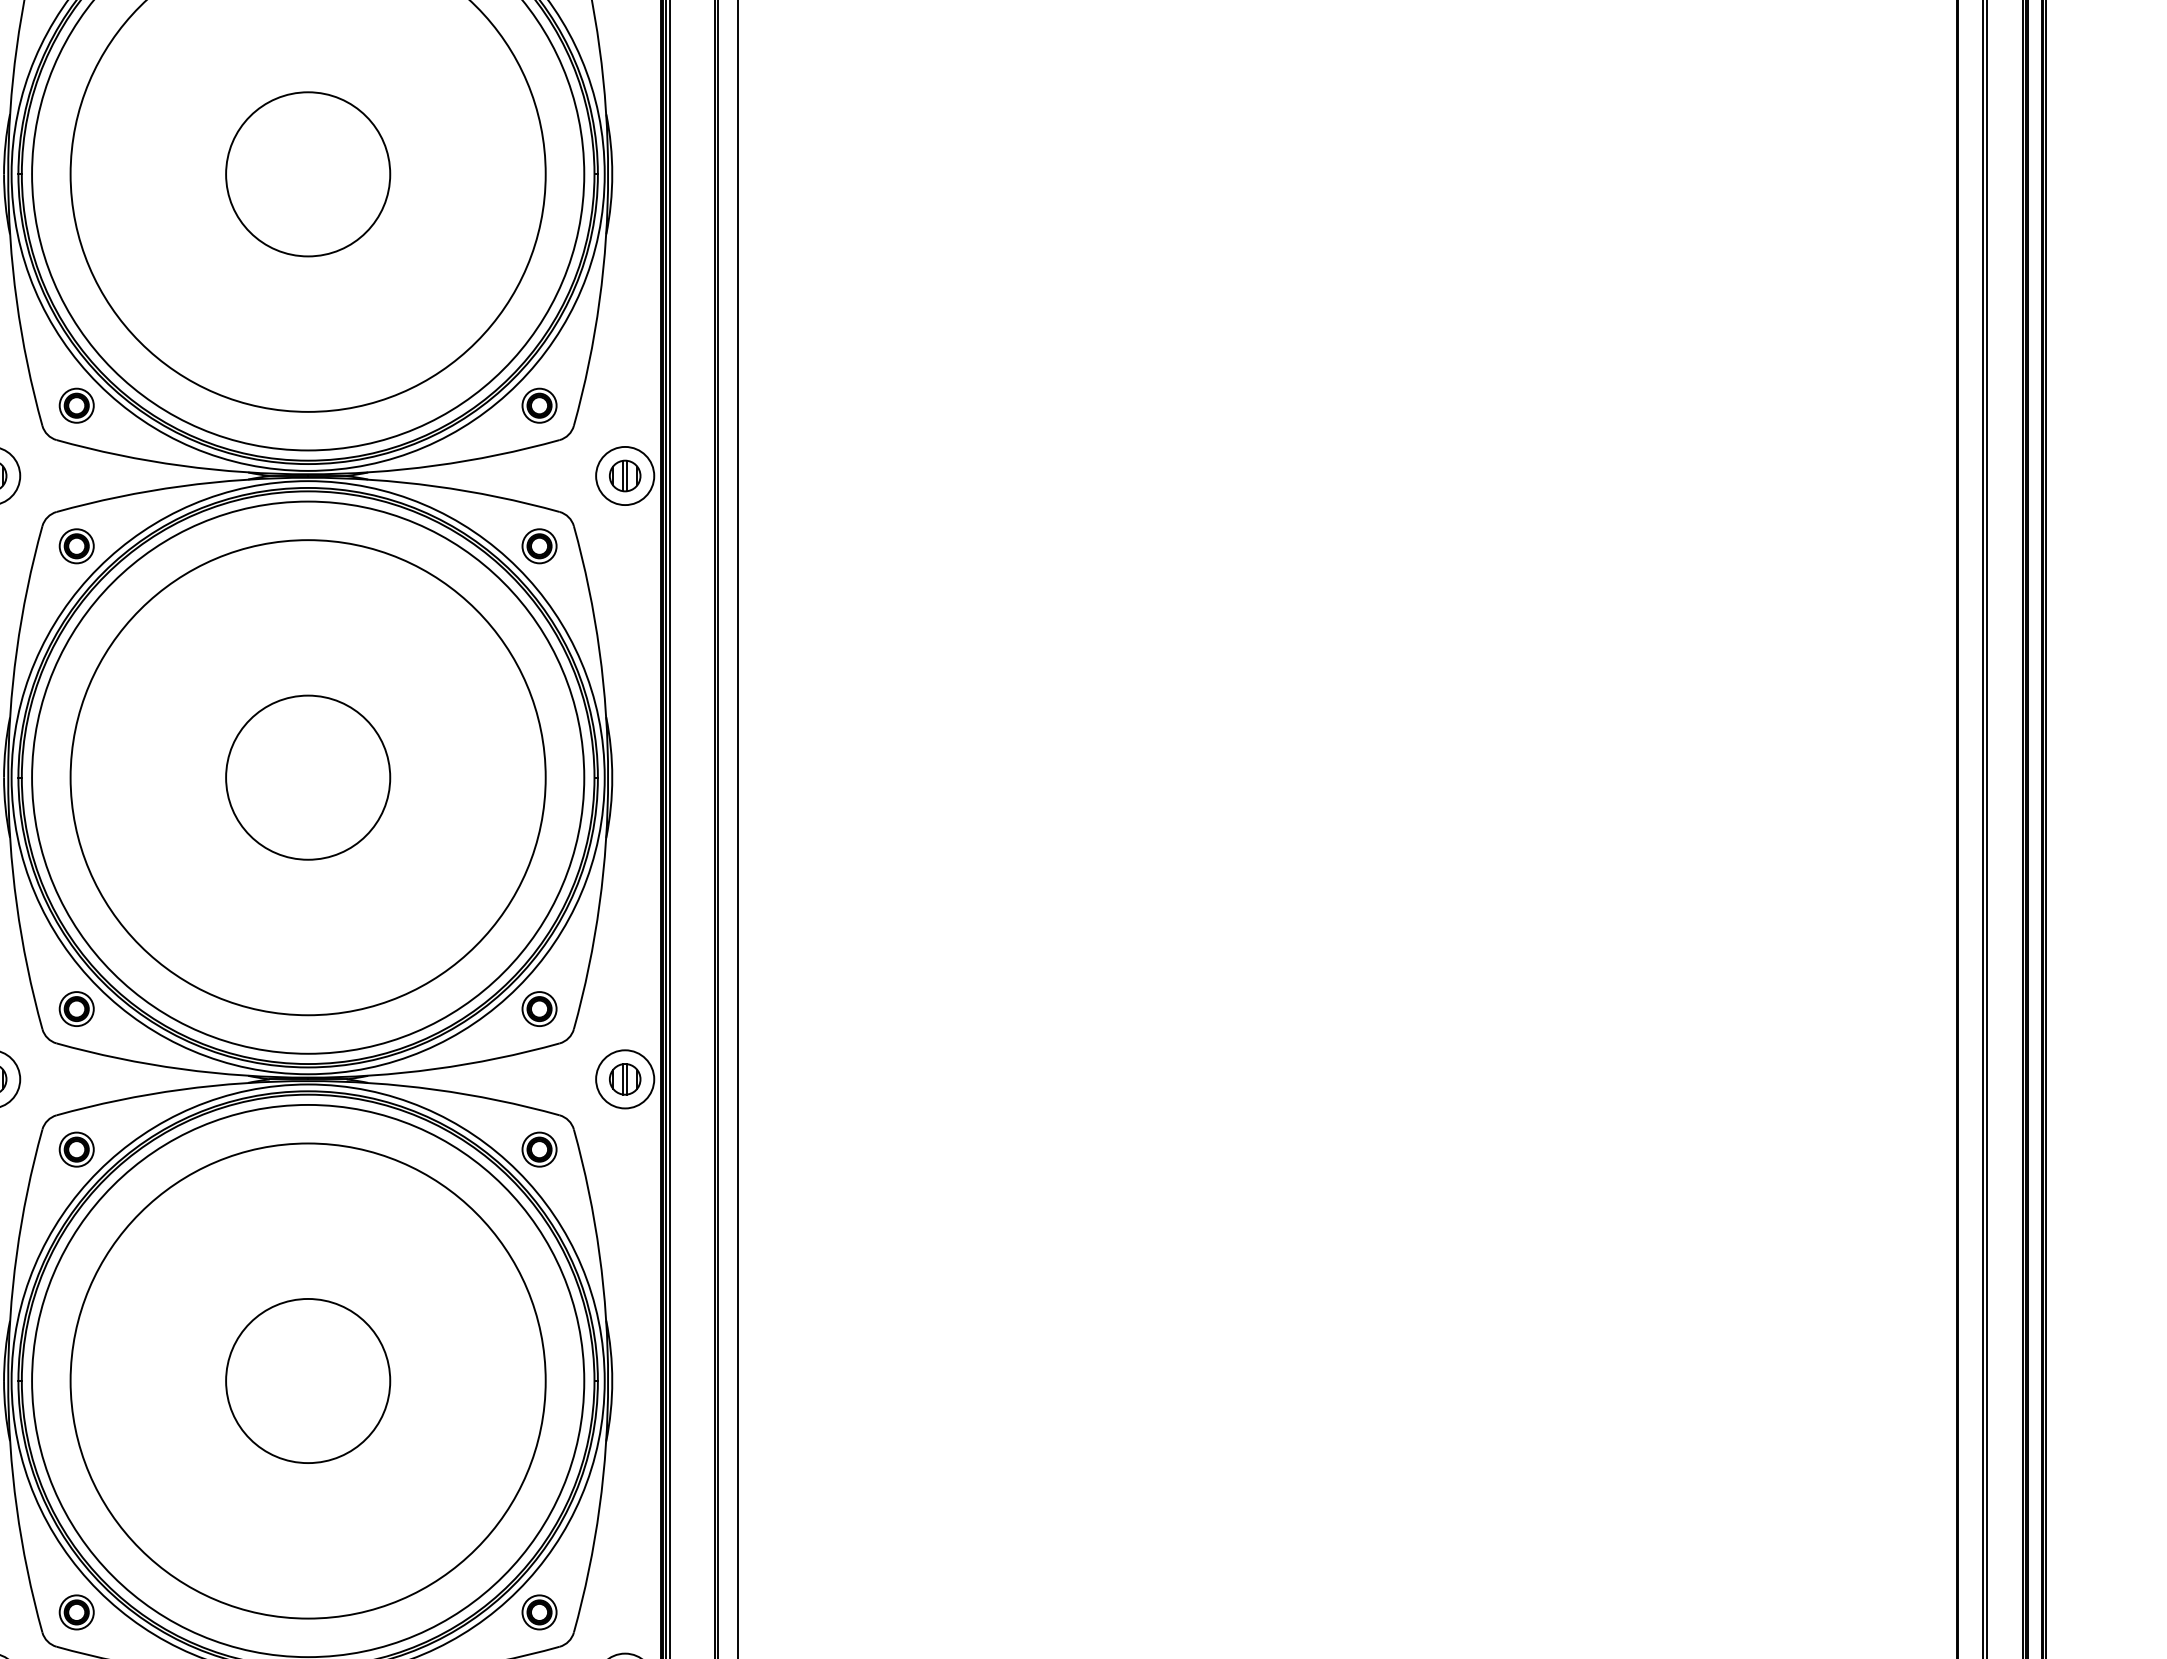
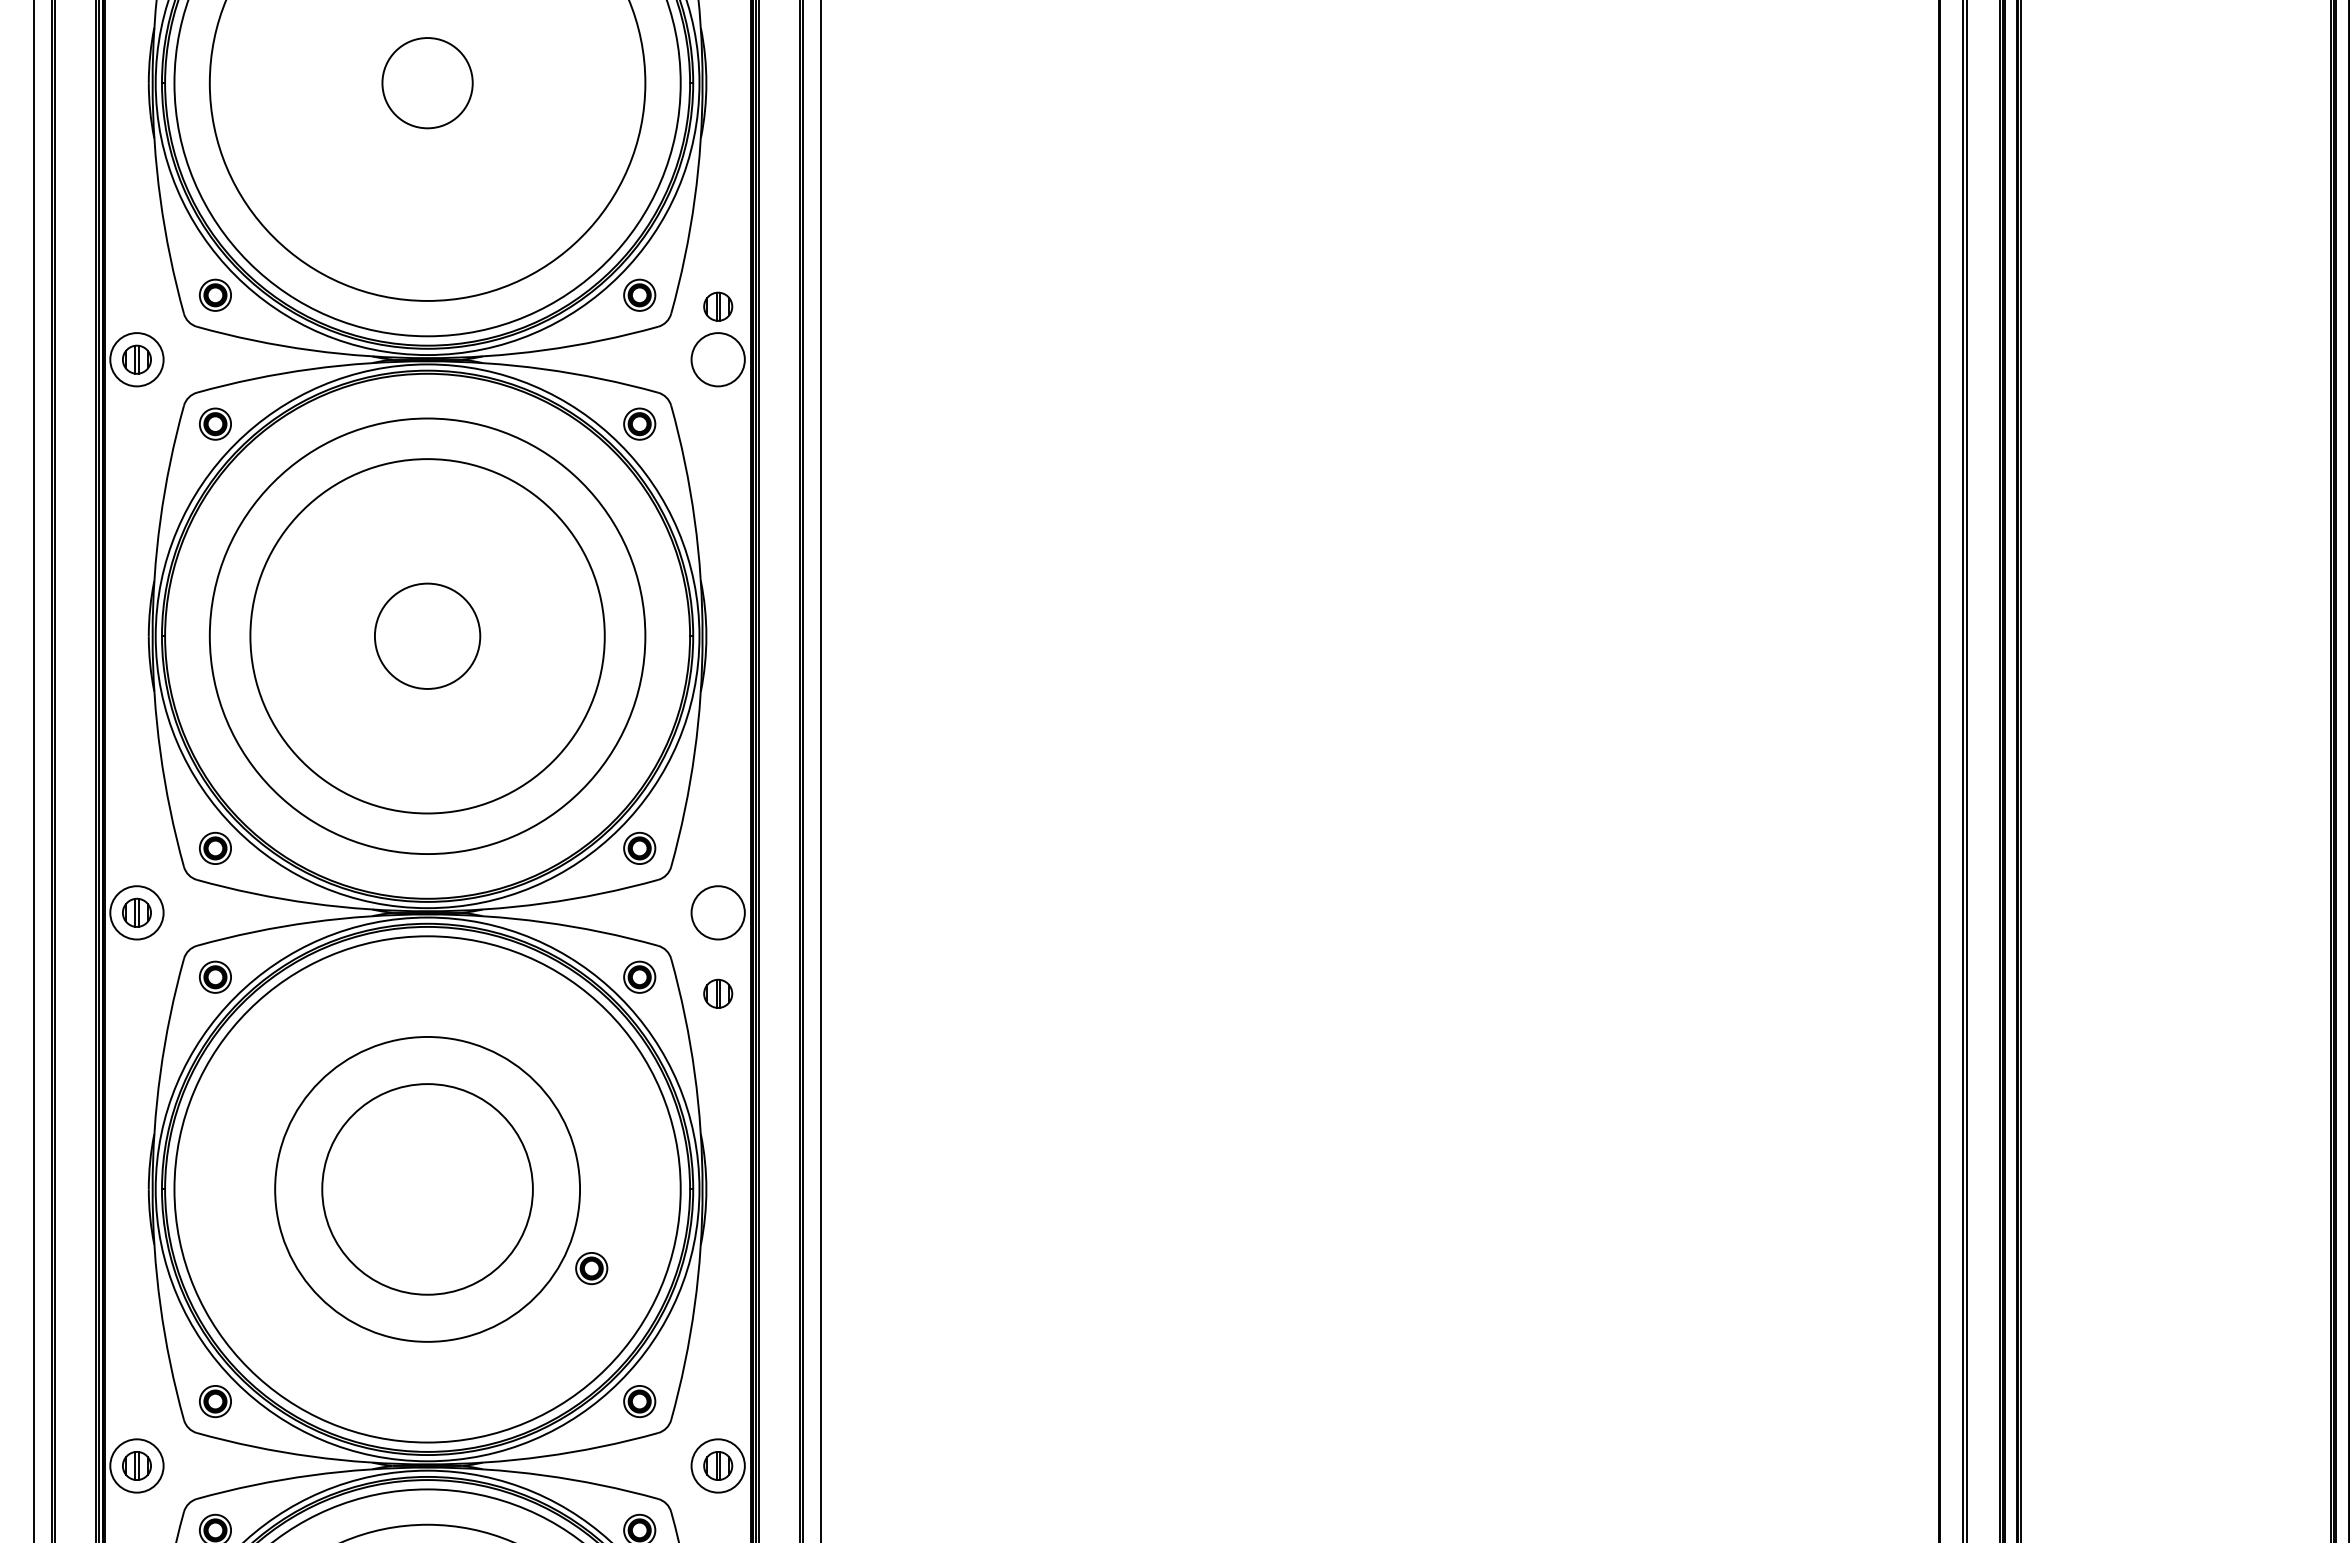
circle: (308, 173) -> (427, 82), size x0.6
part: (625, 475) -> (718, 306), moved
circle: (308, 777) -> (427, 636), size x0.7
circle: (308, 777) -> (427, 636), size x0.7
part: (625, 1078) -> (718, 993), moved
circle: (308, 1381) -> (427, 1189), size x0.7
circle: (308, 1381) -> (427, 1189), size x1.4
part: (486, 1467) -> (591, 1268), added

